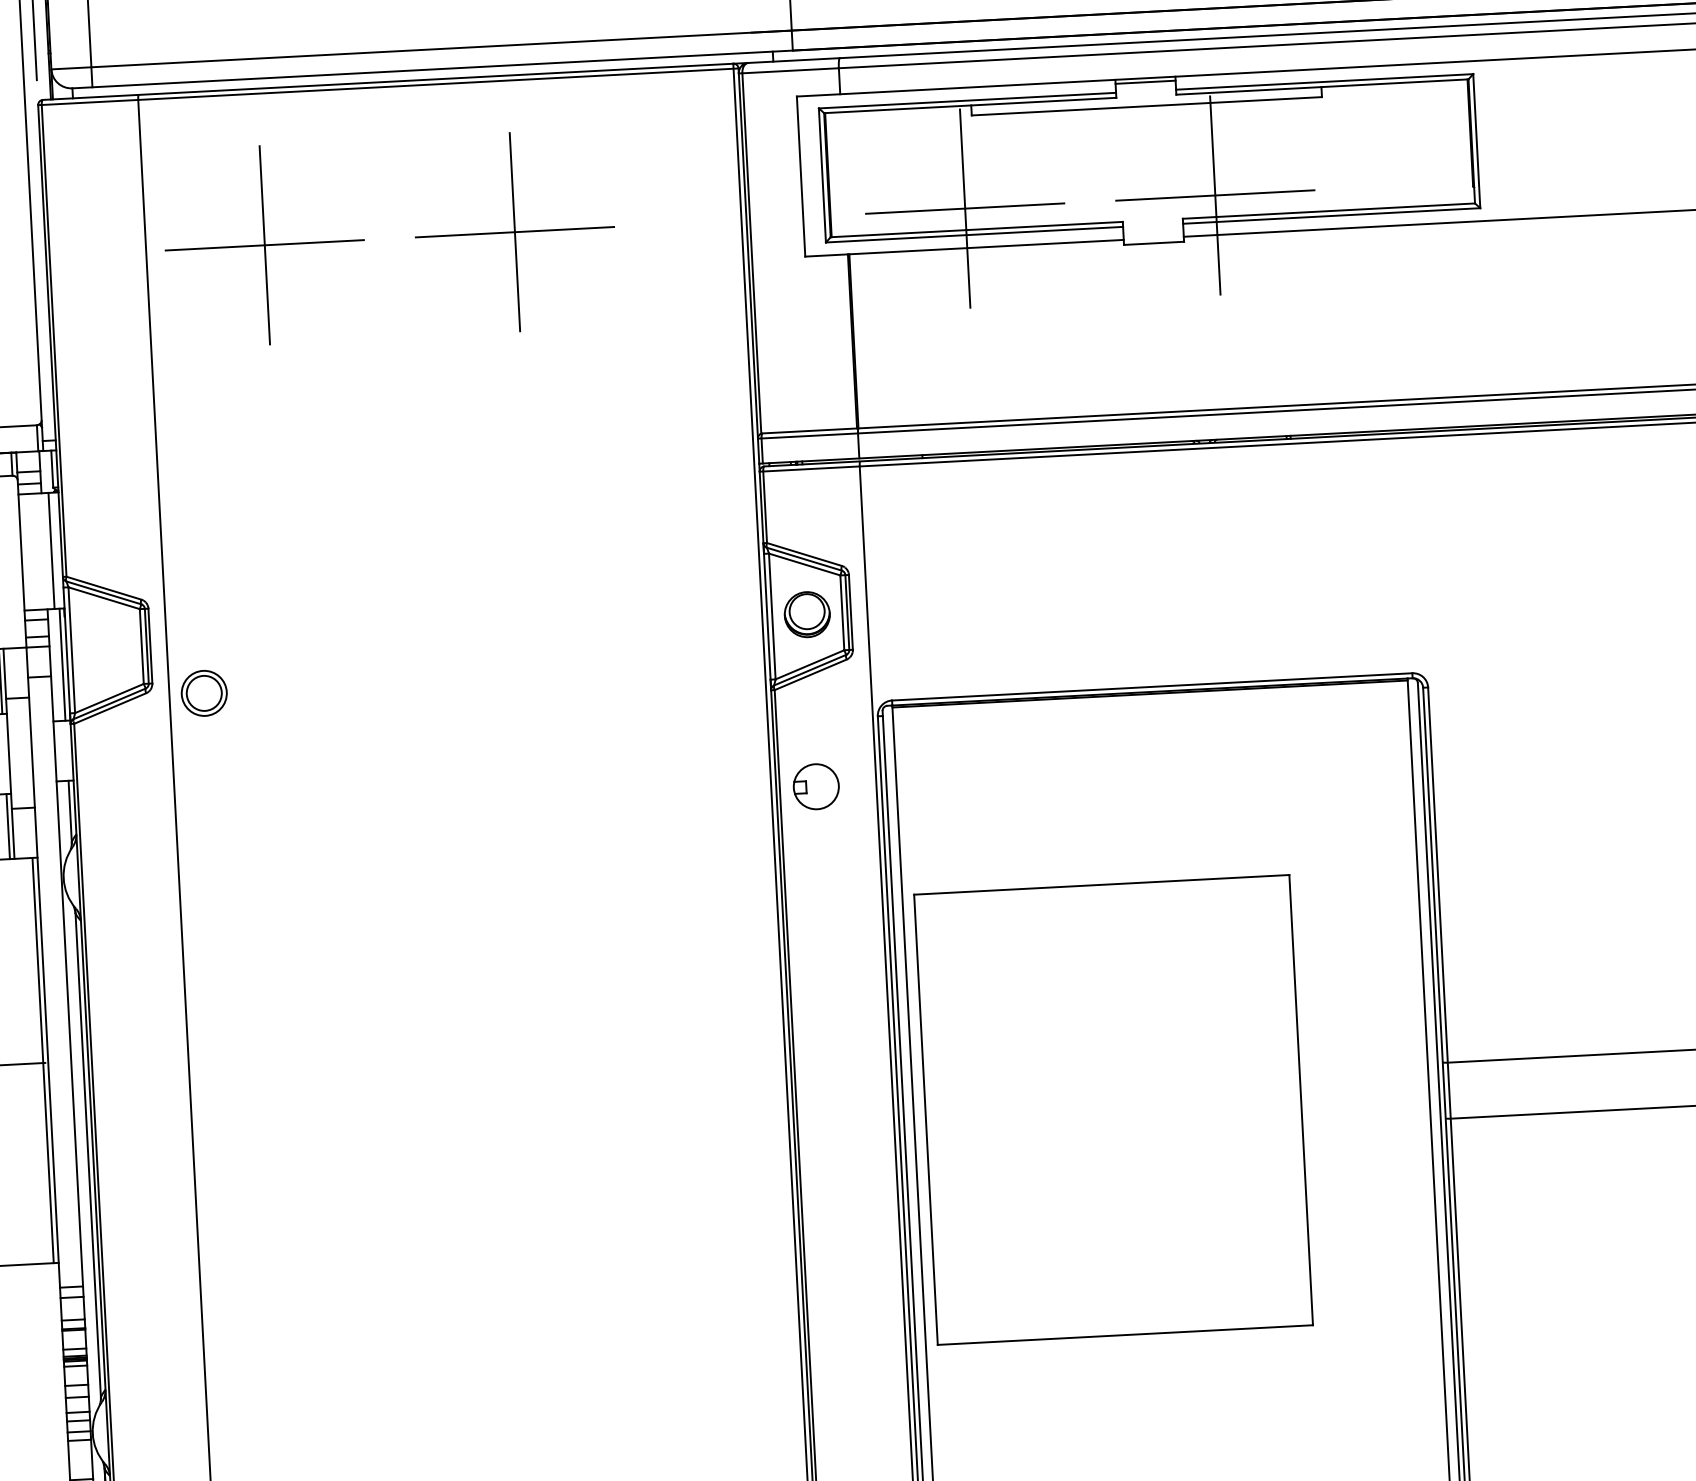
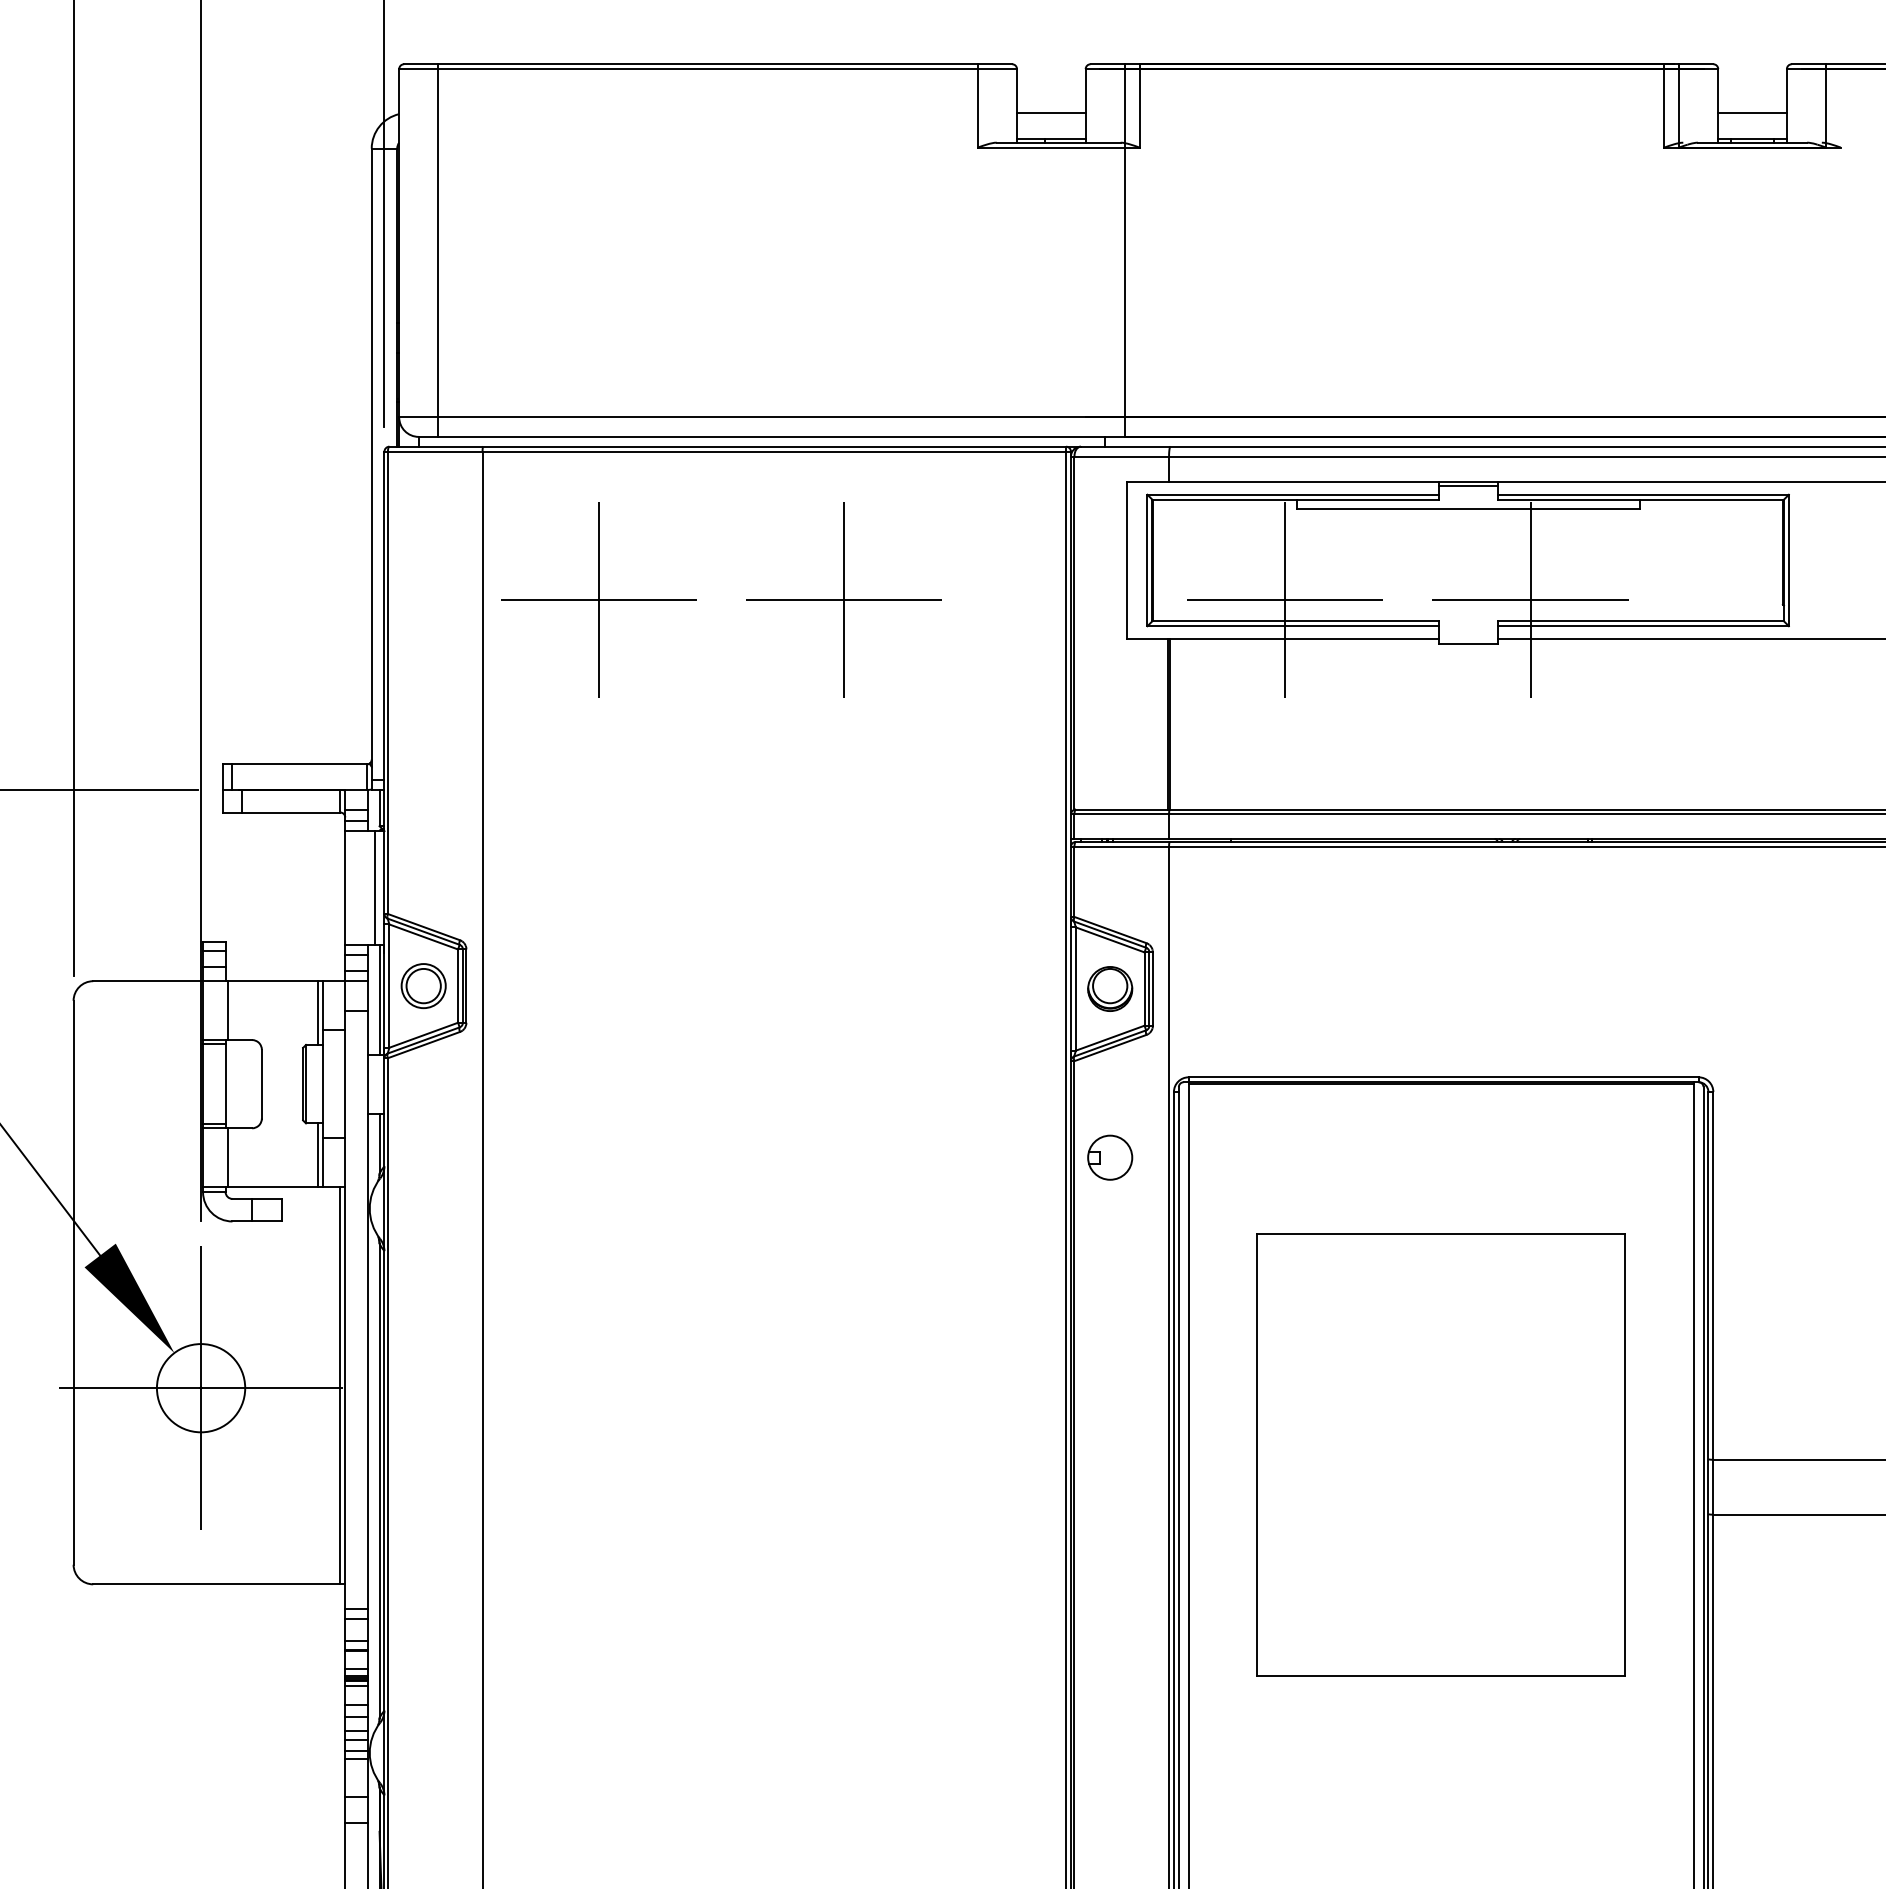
part: (204, 693) -> (423, 986), moved
part: (1112, 1109) -> (1440, 1454), moved

